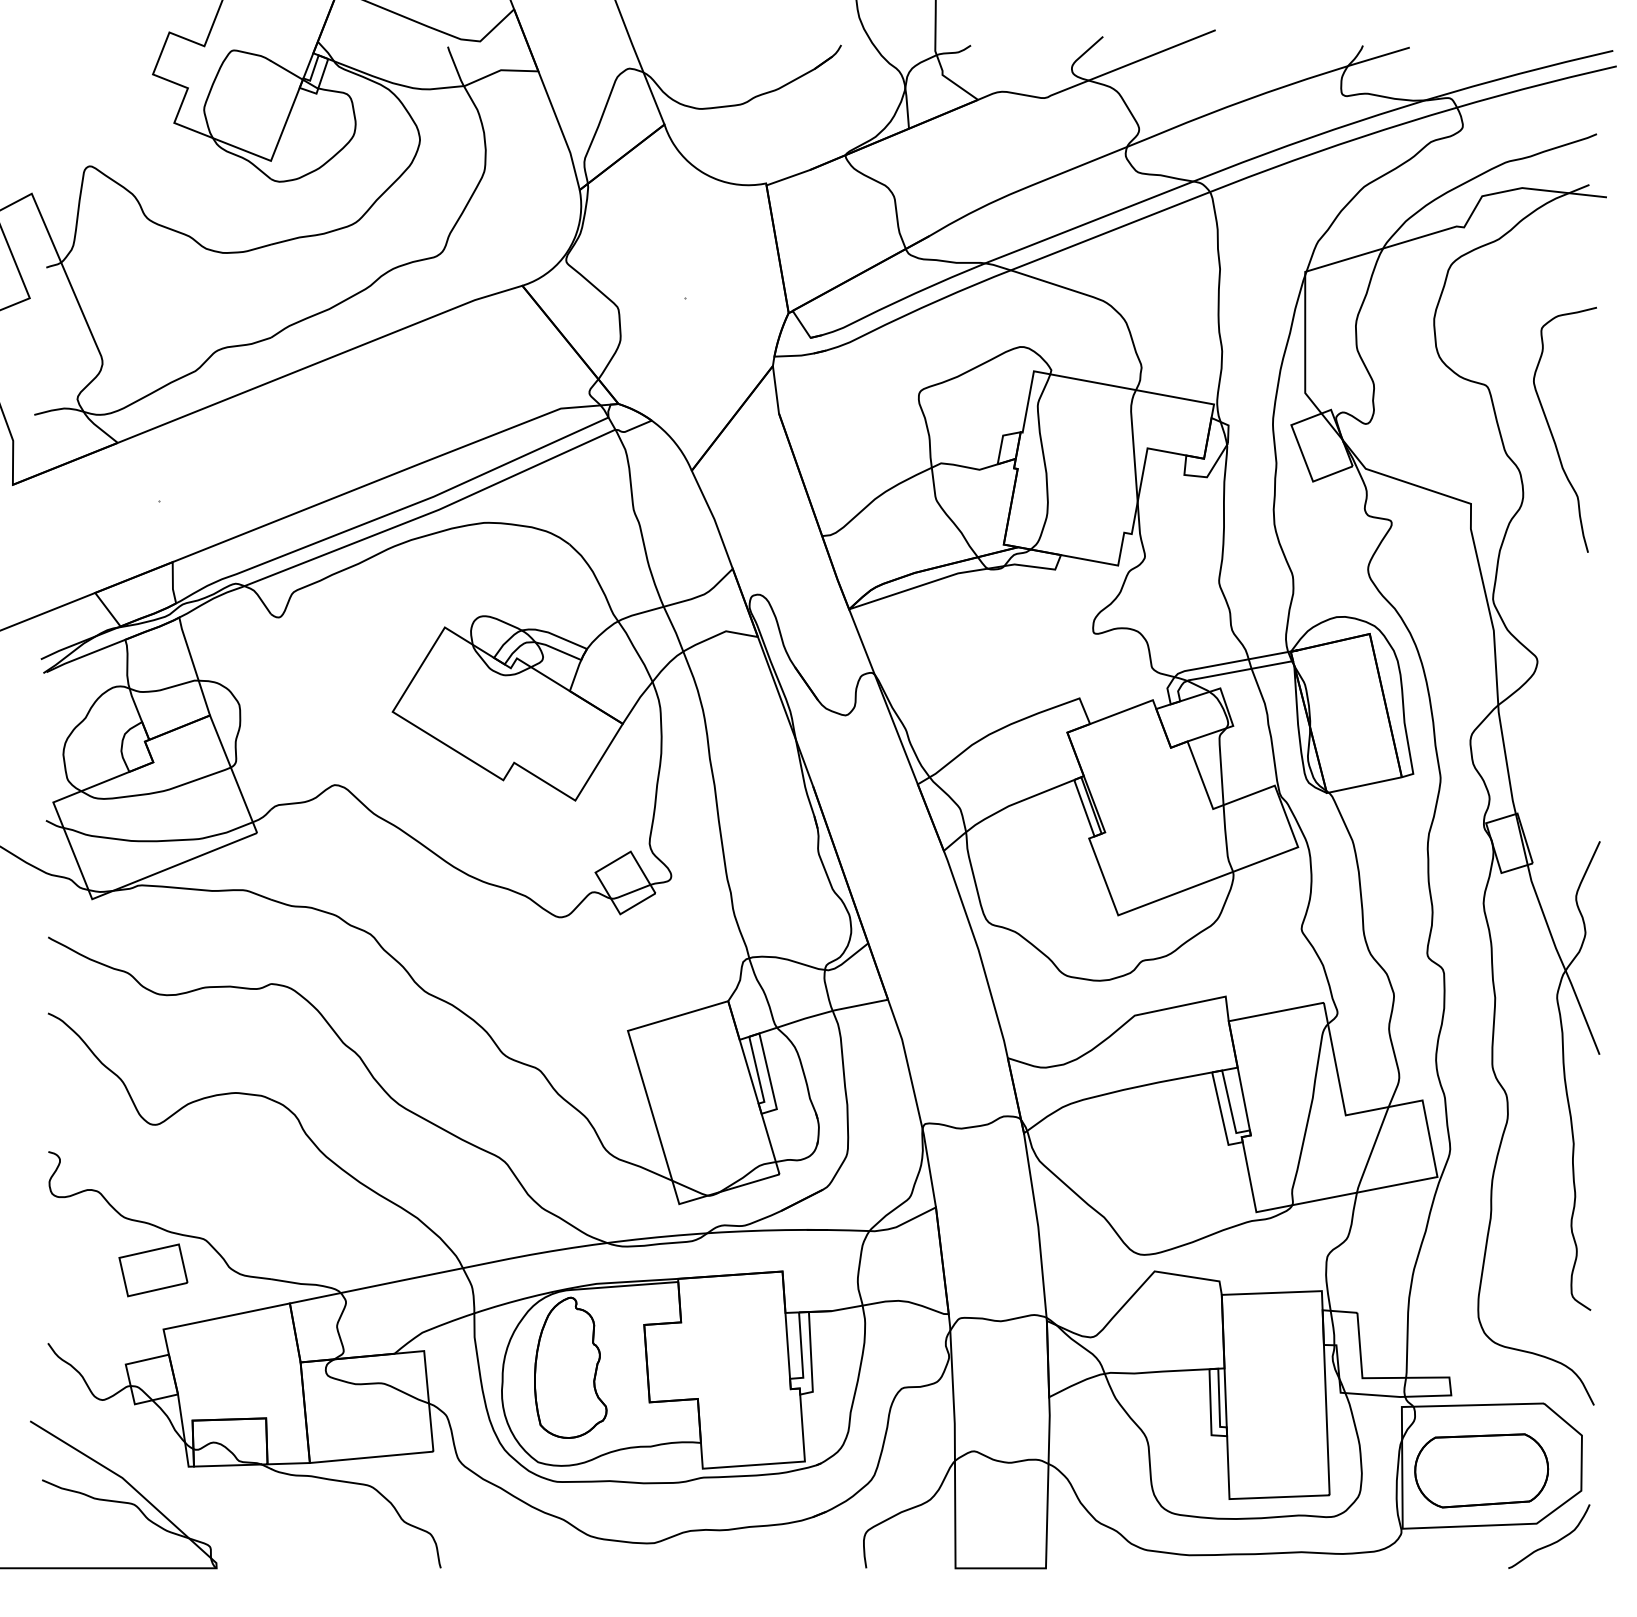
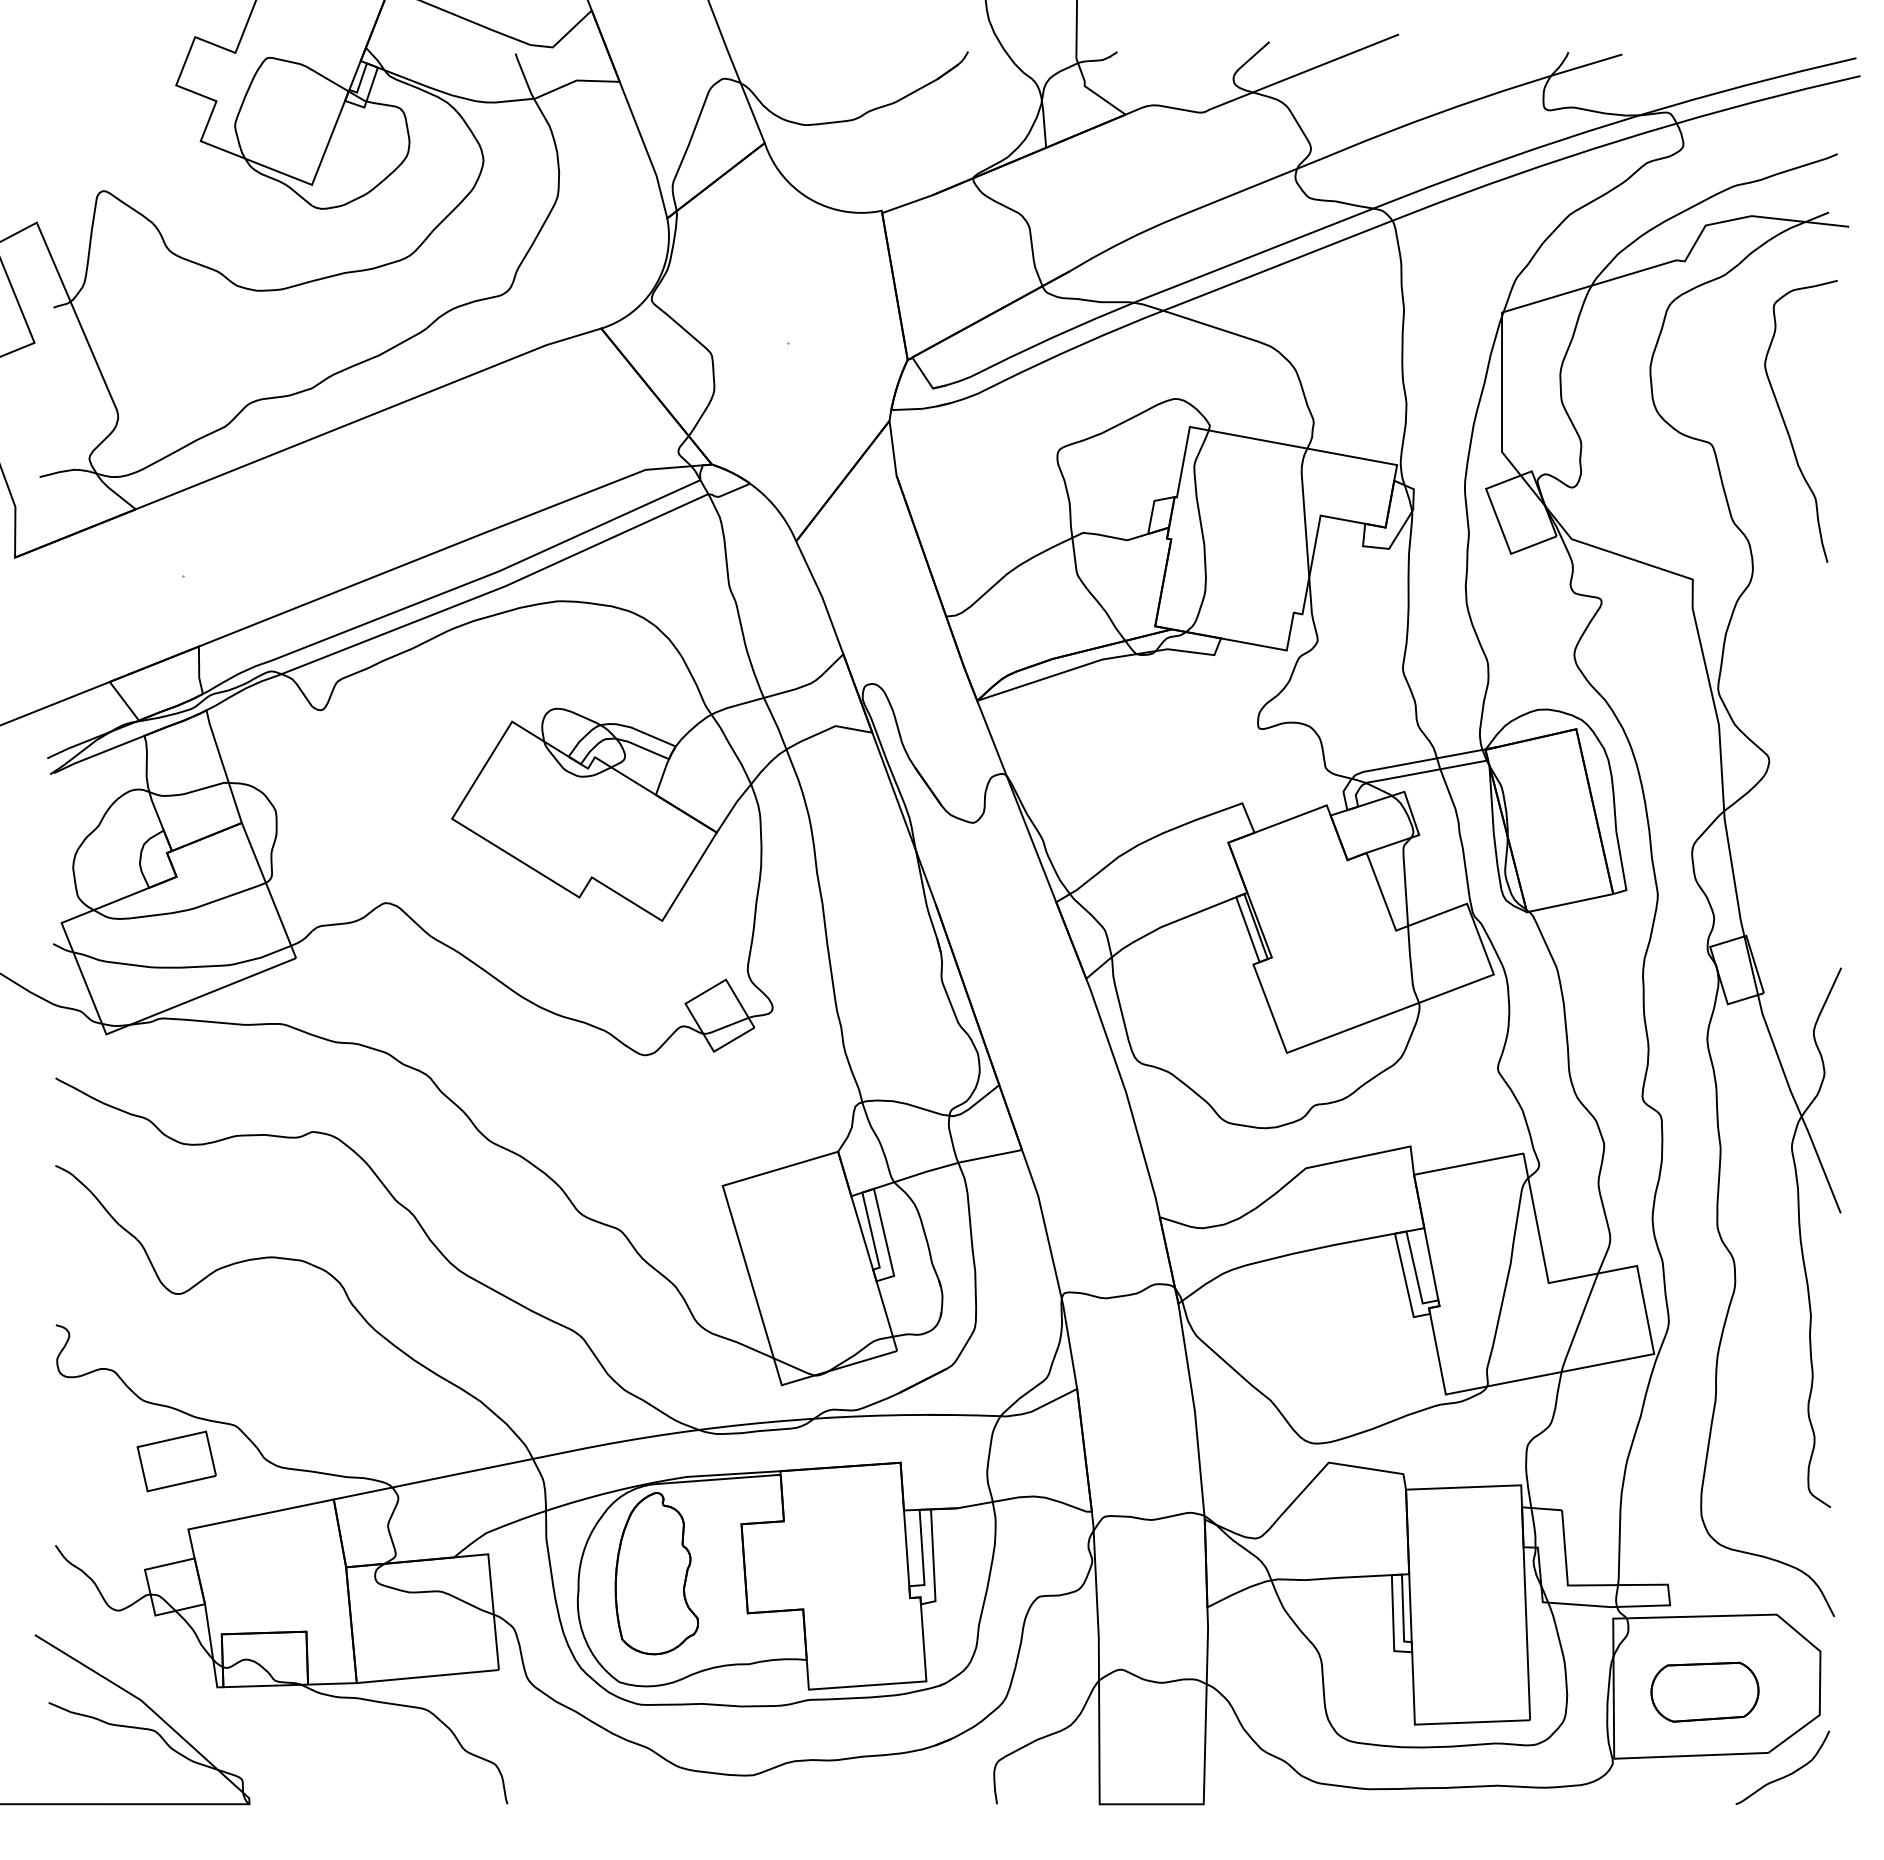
curve: (1553, 435) -> (1787, 427), moved
part: (1481, 1471) -> (1704, 1692), size x0.7

